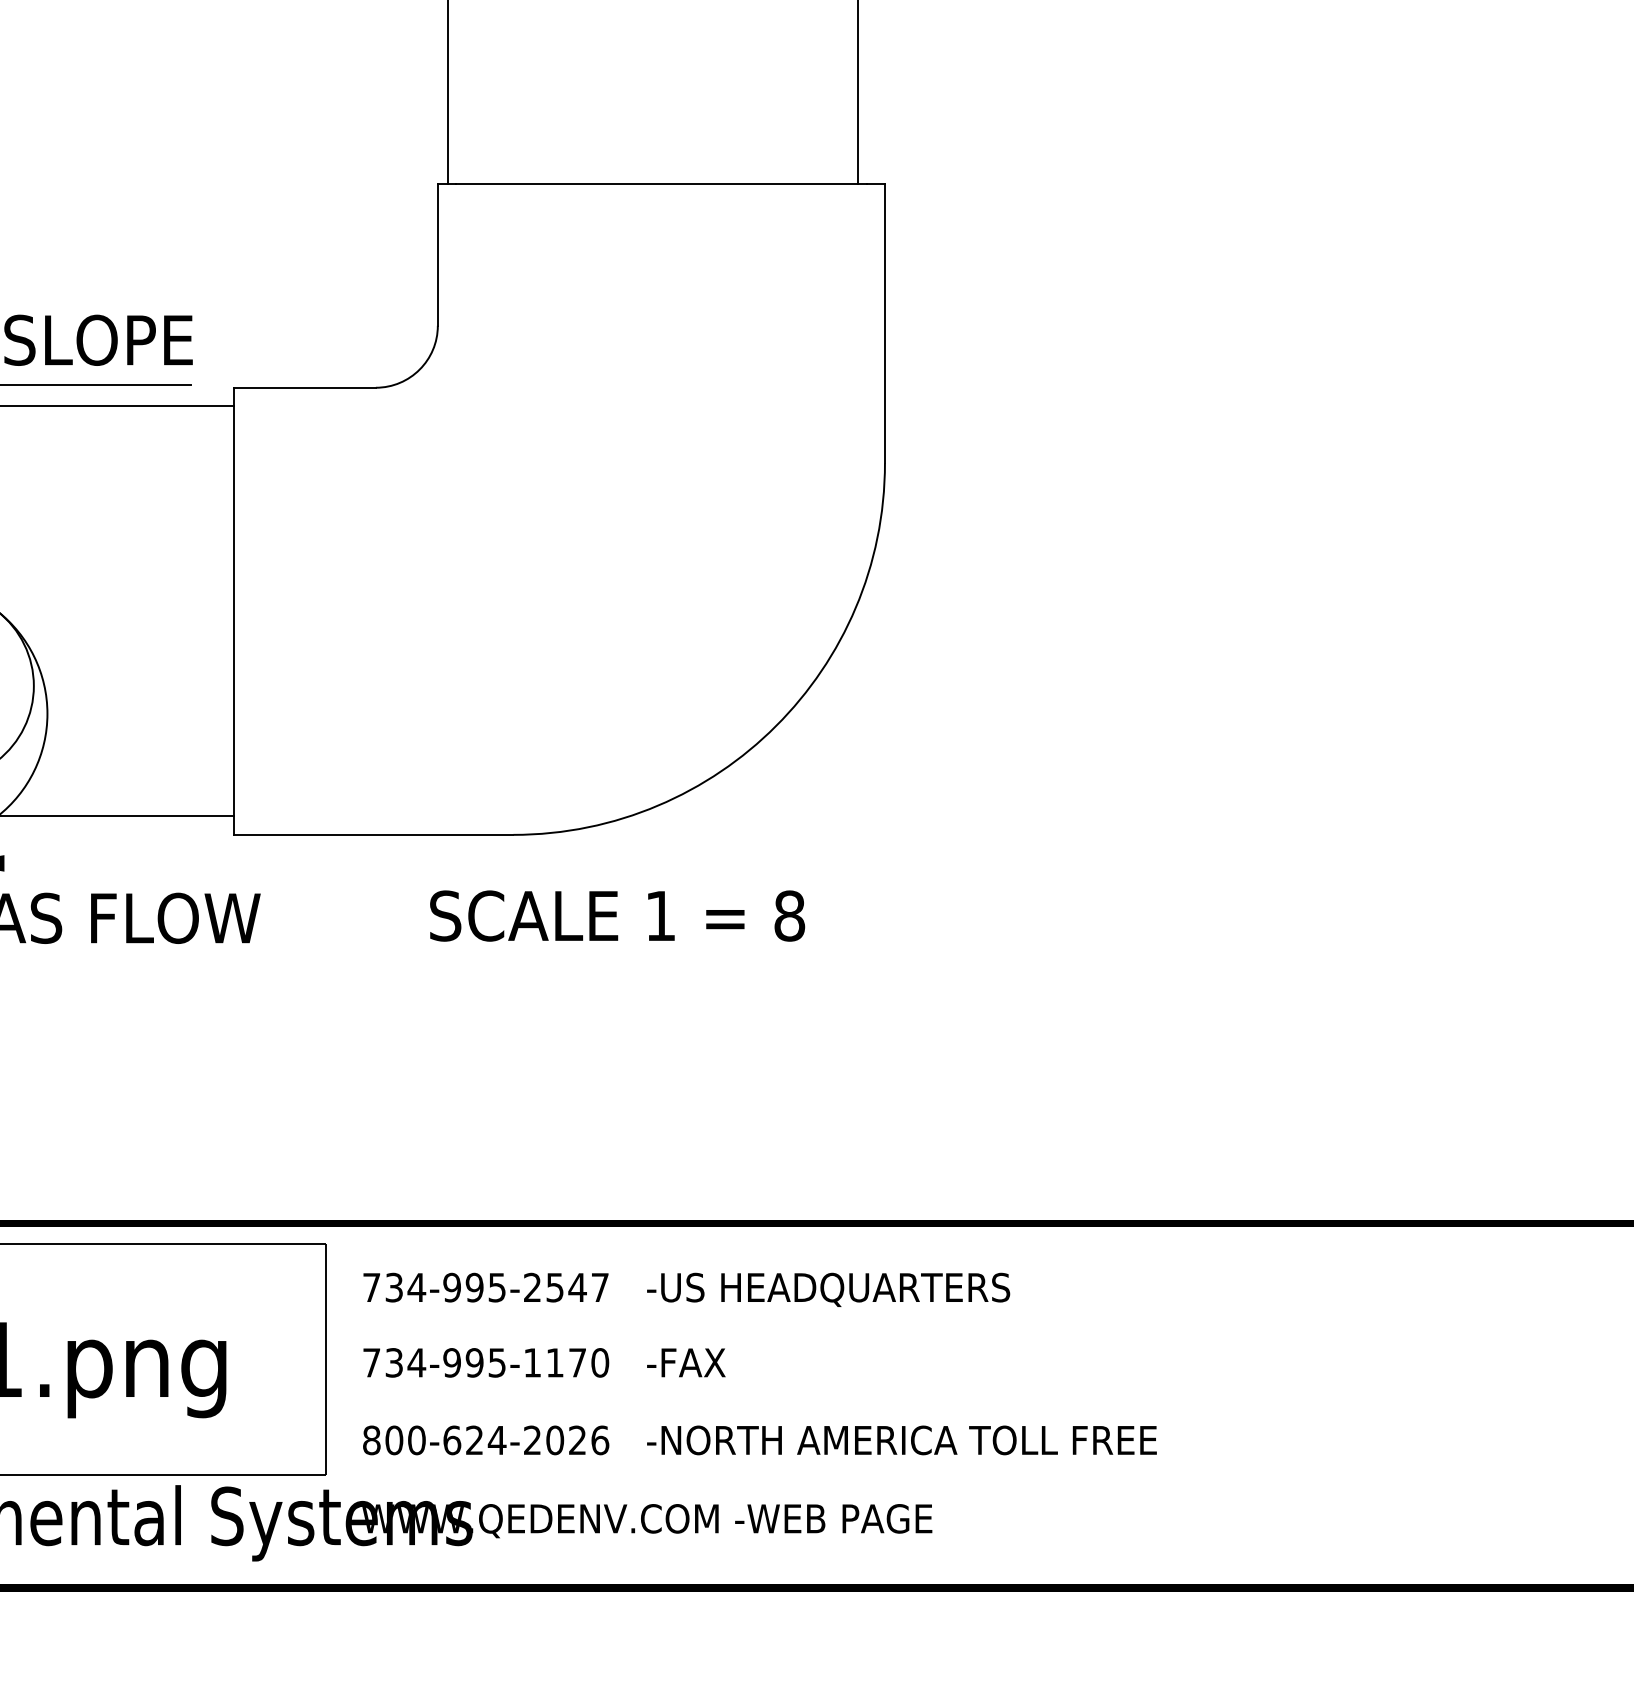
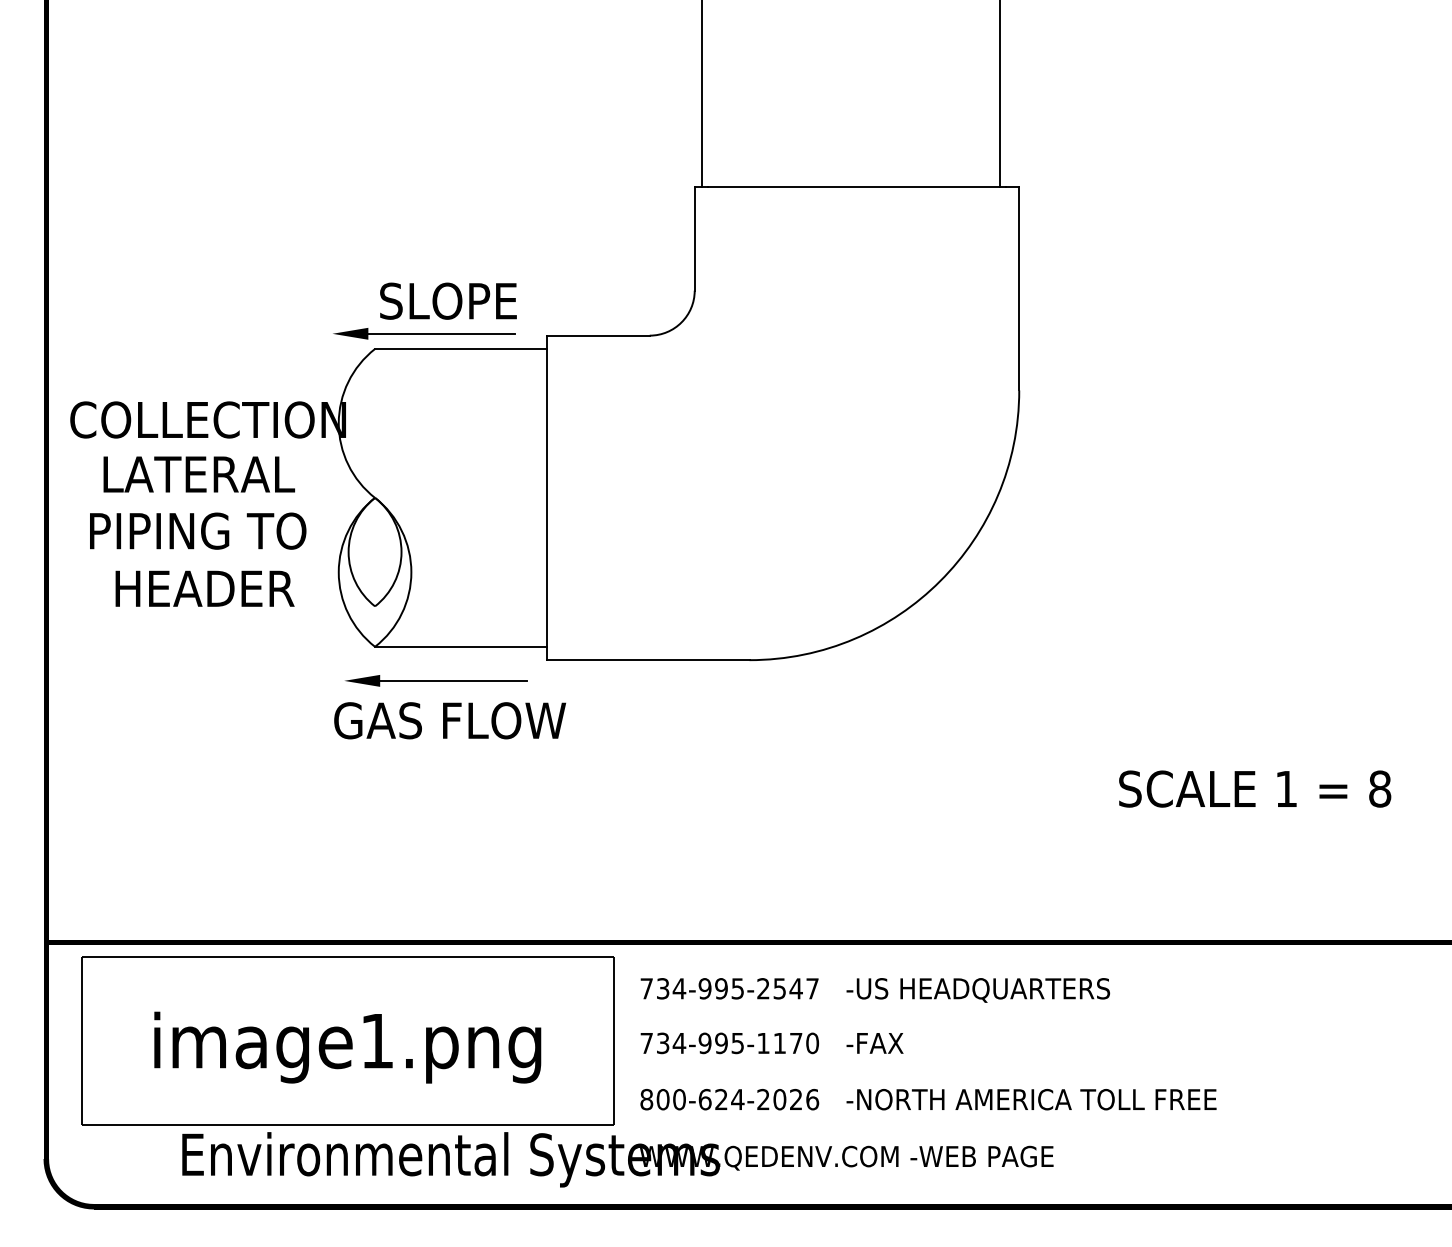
line: (105, 862) -> (453, 680), added
text: (618, 915) -> (1255, 788), moved

